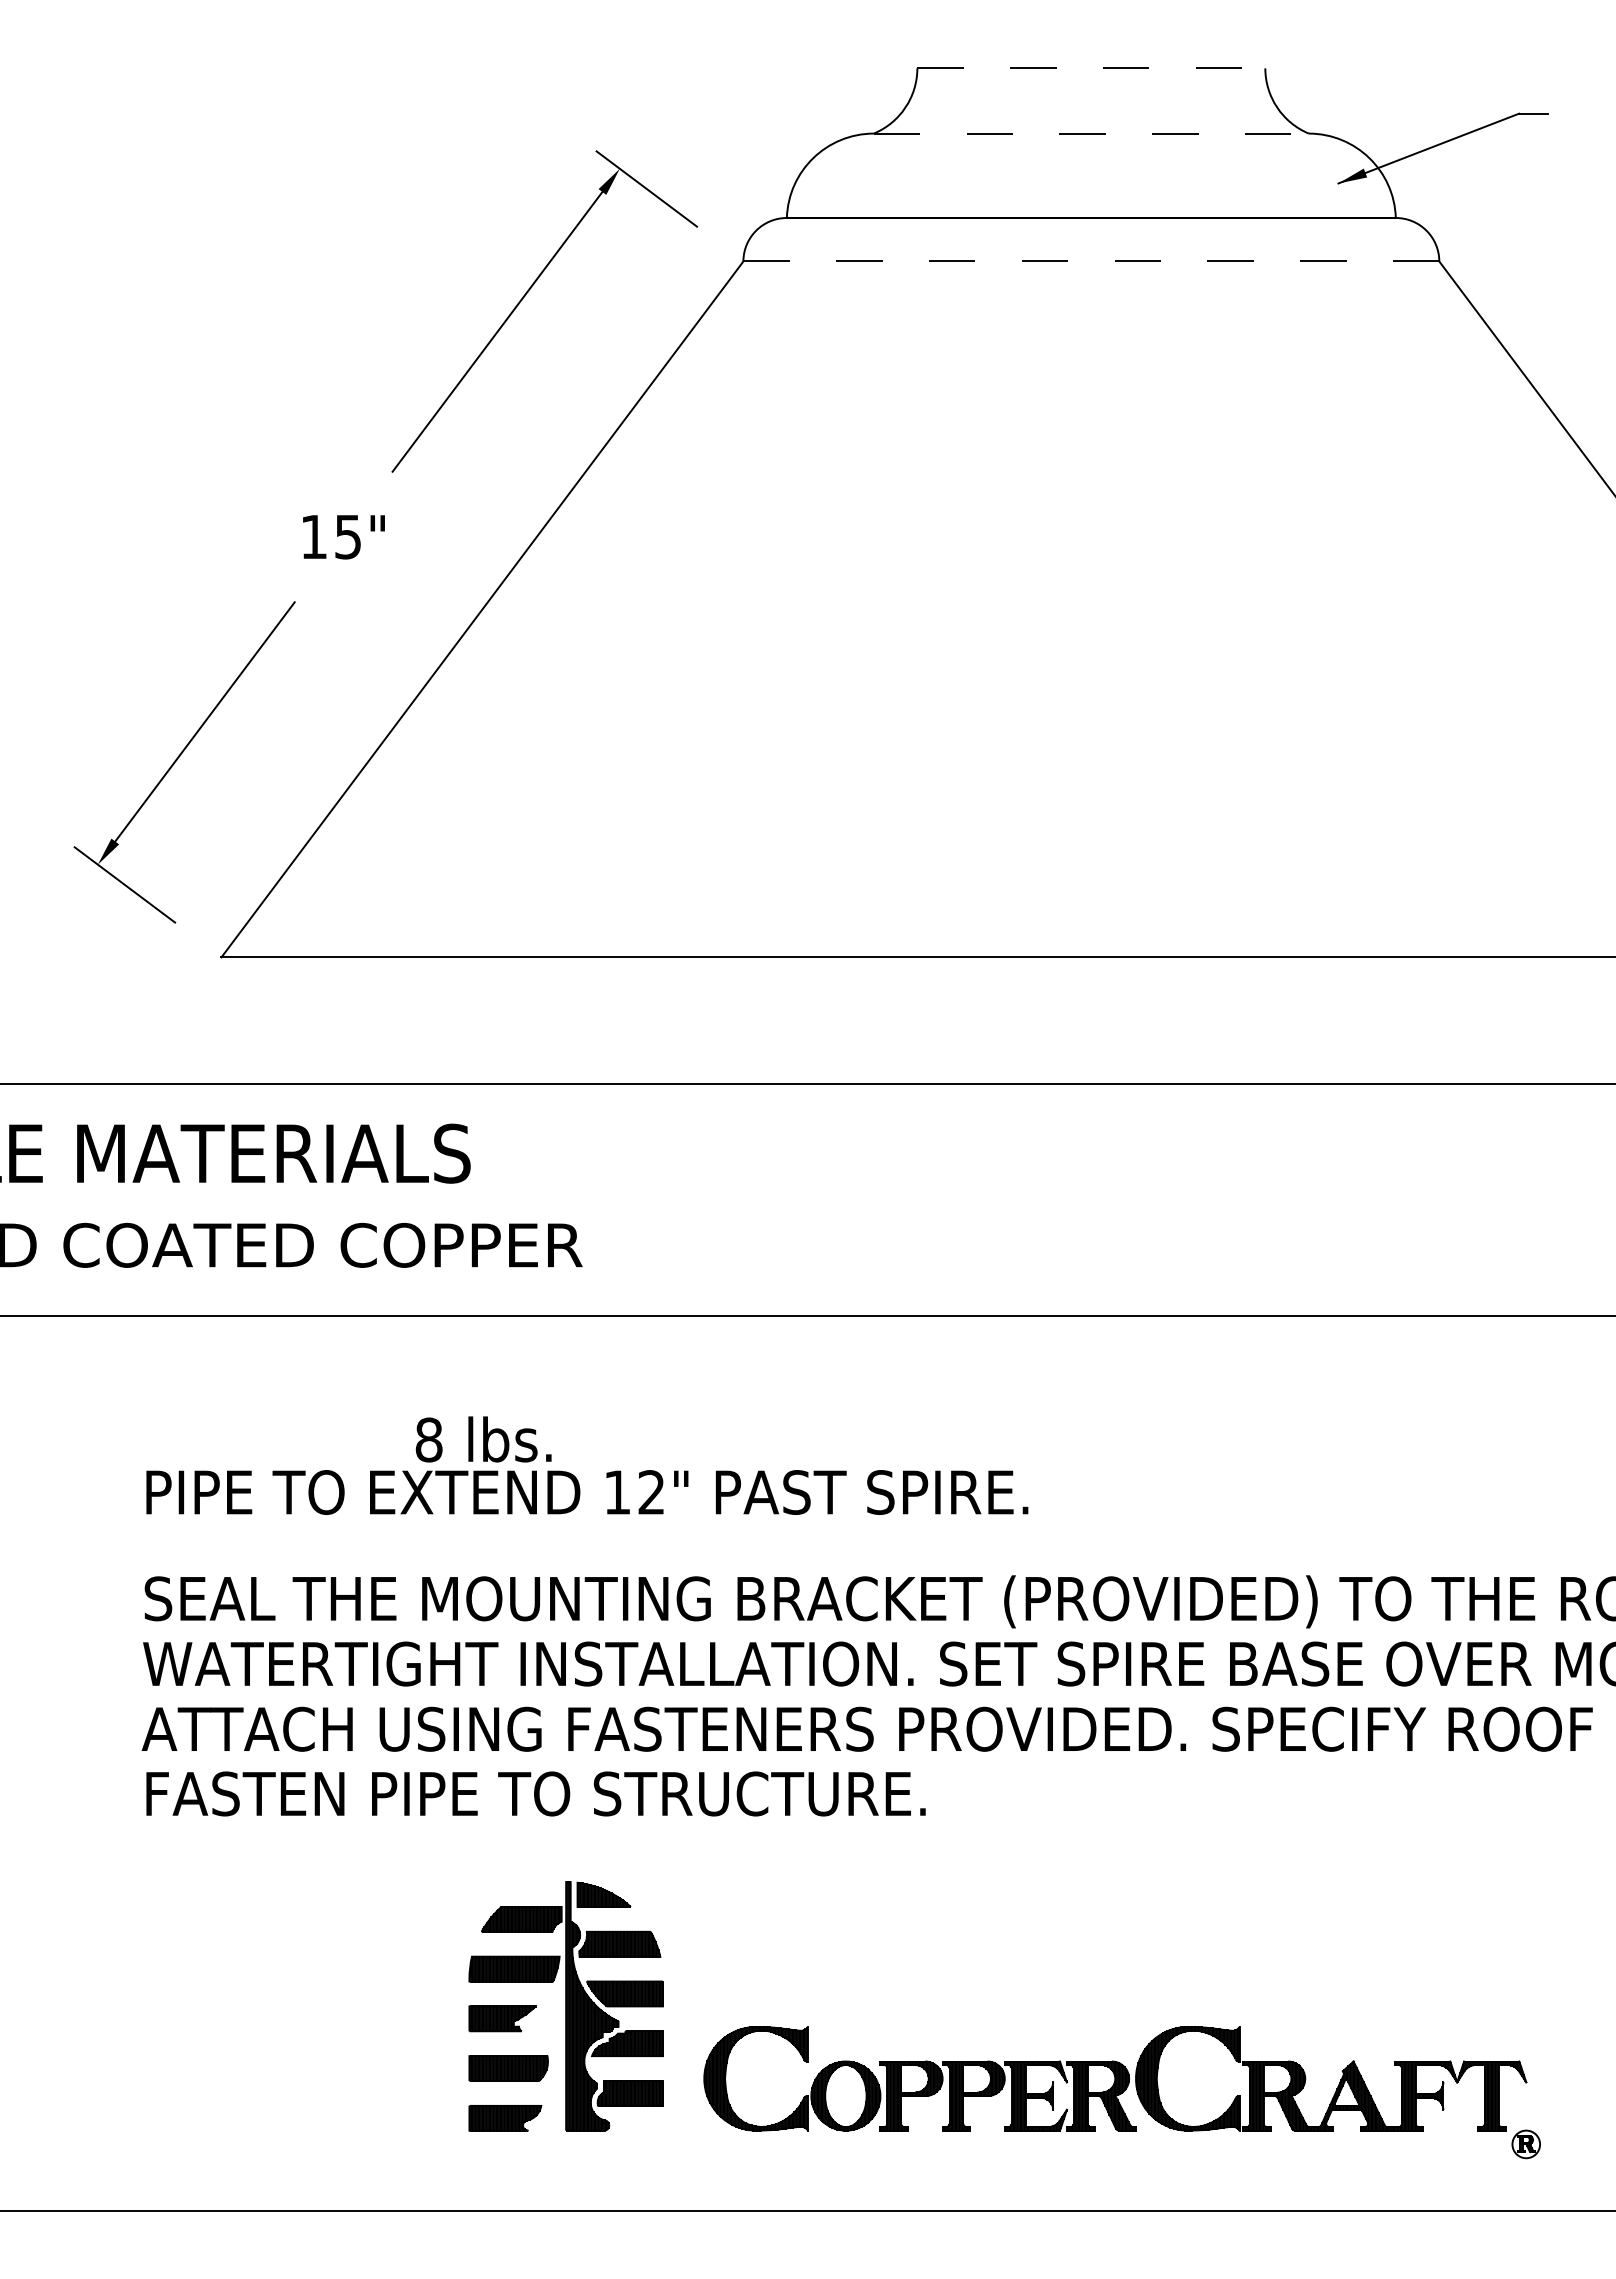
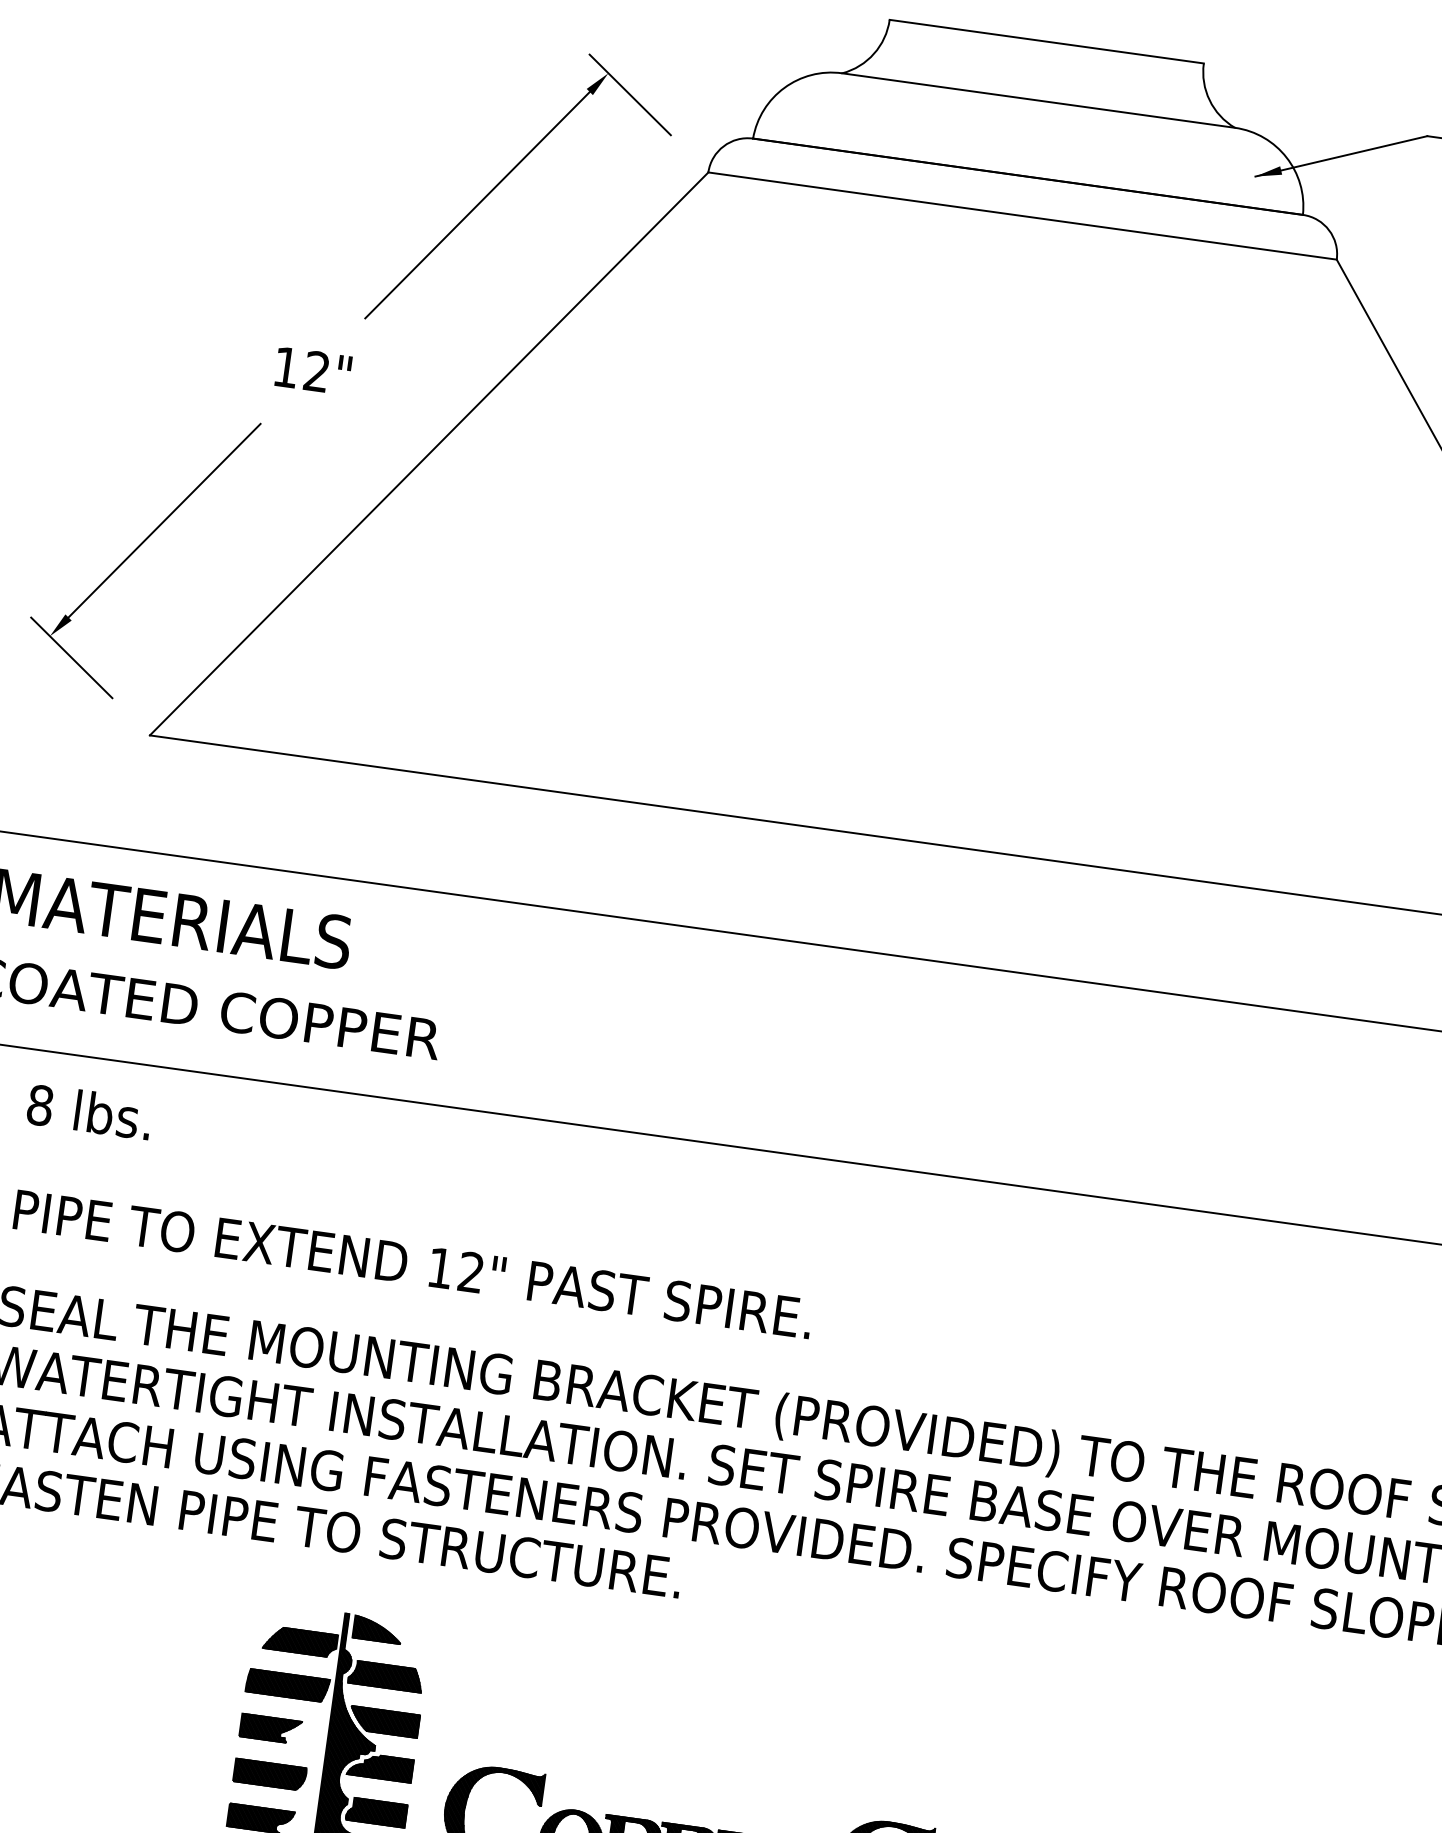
line: (1091, 68) -> (1046, 41), dashed -> solid
line: (1091, 133) -> (1038, 100), dashed -> solid
line: (1091, 261) -> (1022, 216), dashed -> solid
text: (347, 536) -> (316, 371), 15" -> 12"
text: (483, 1439) -> (89, 1111), moved

